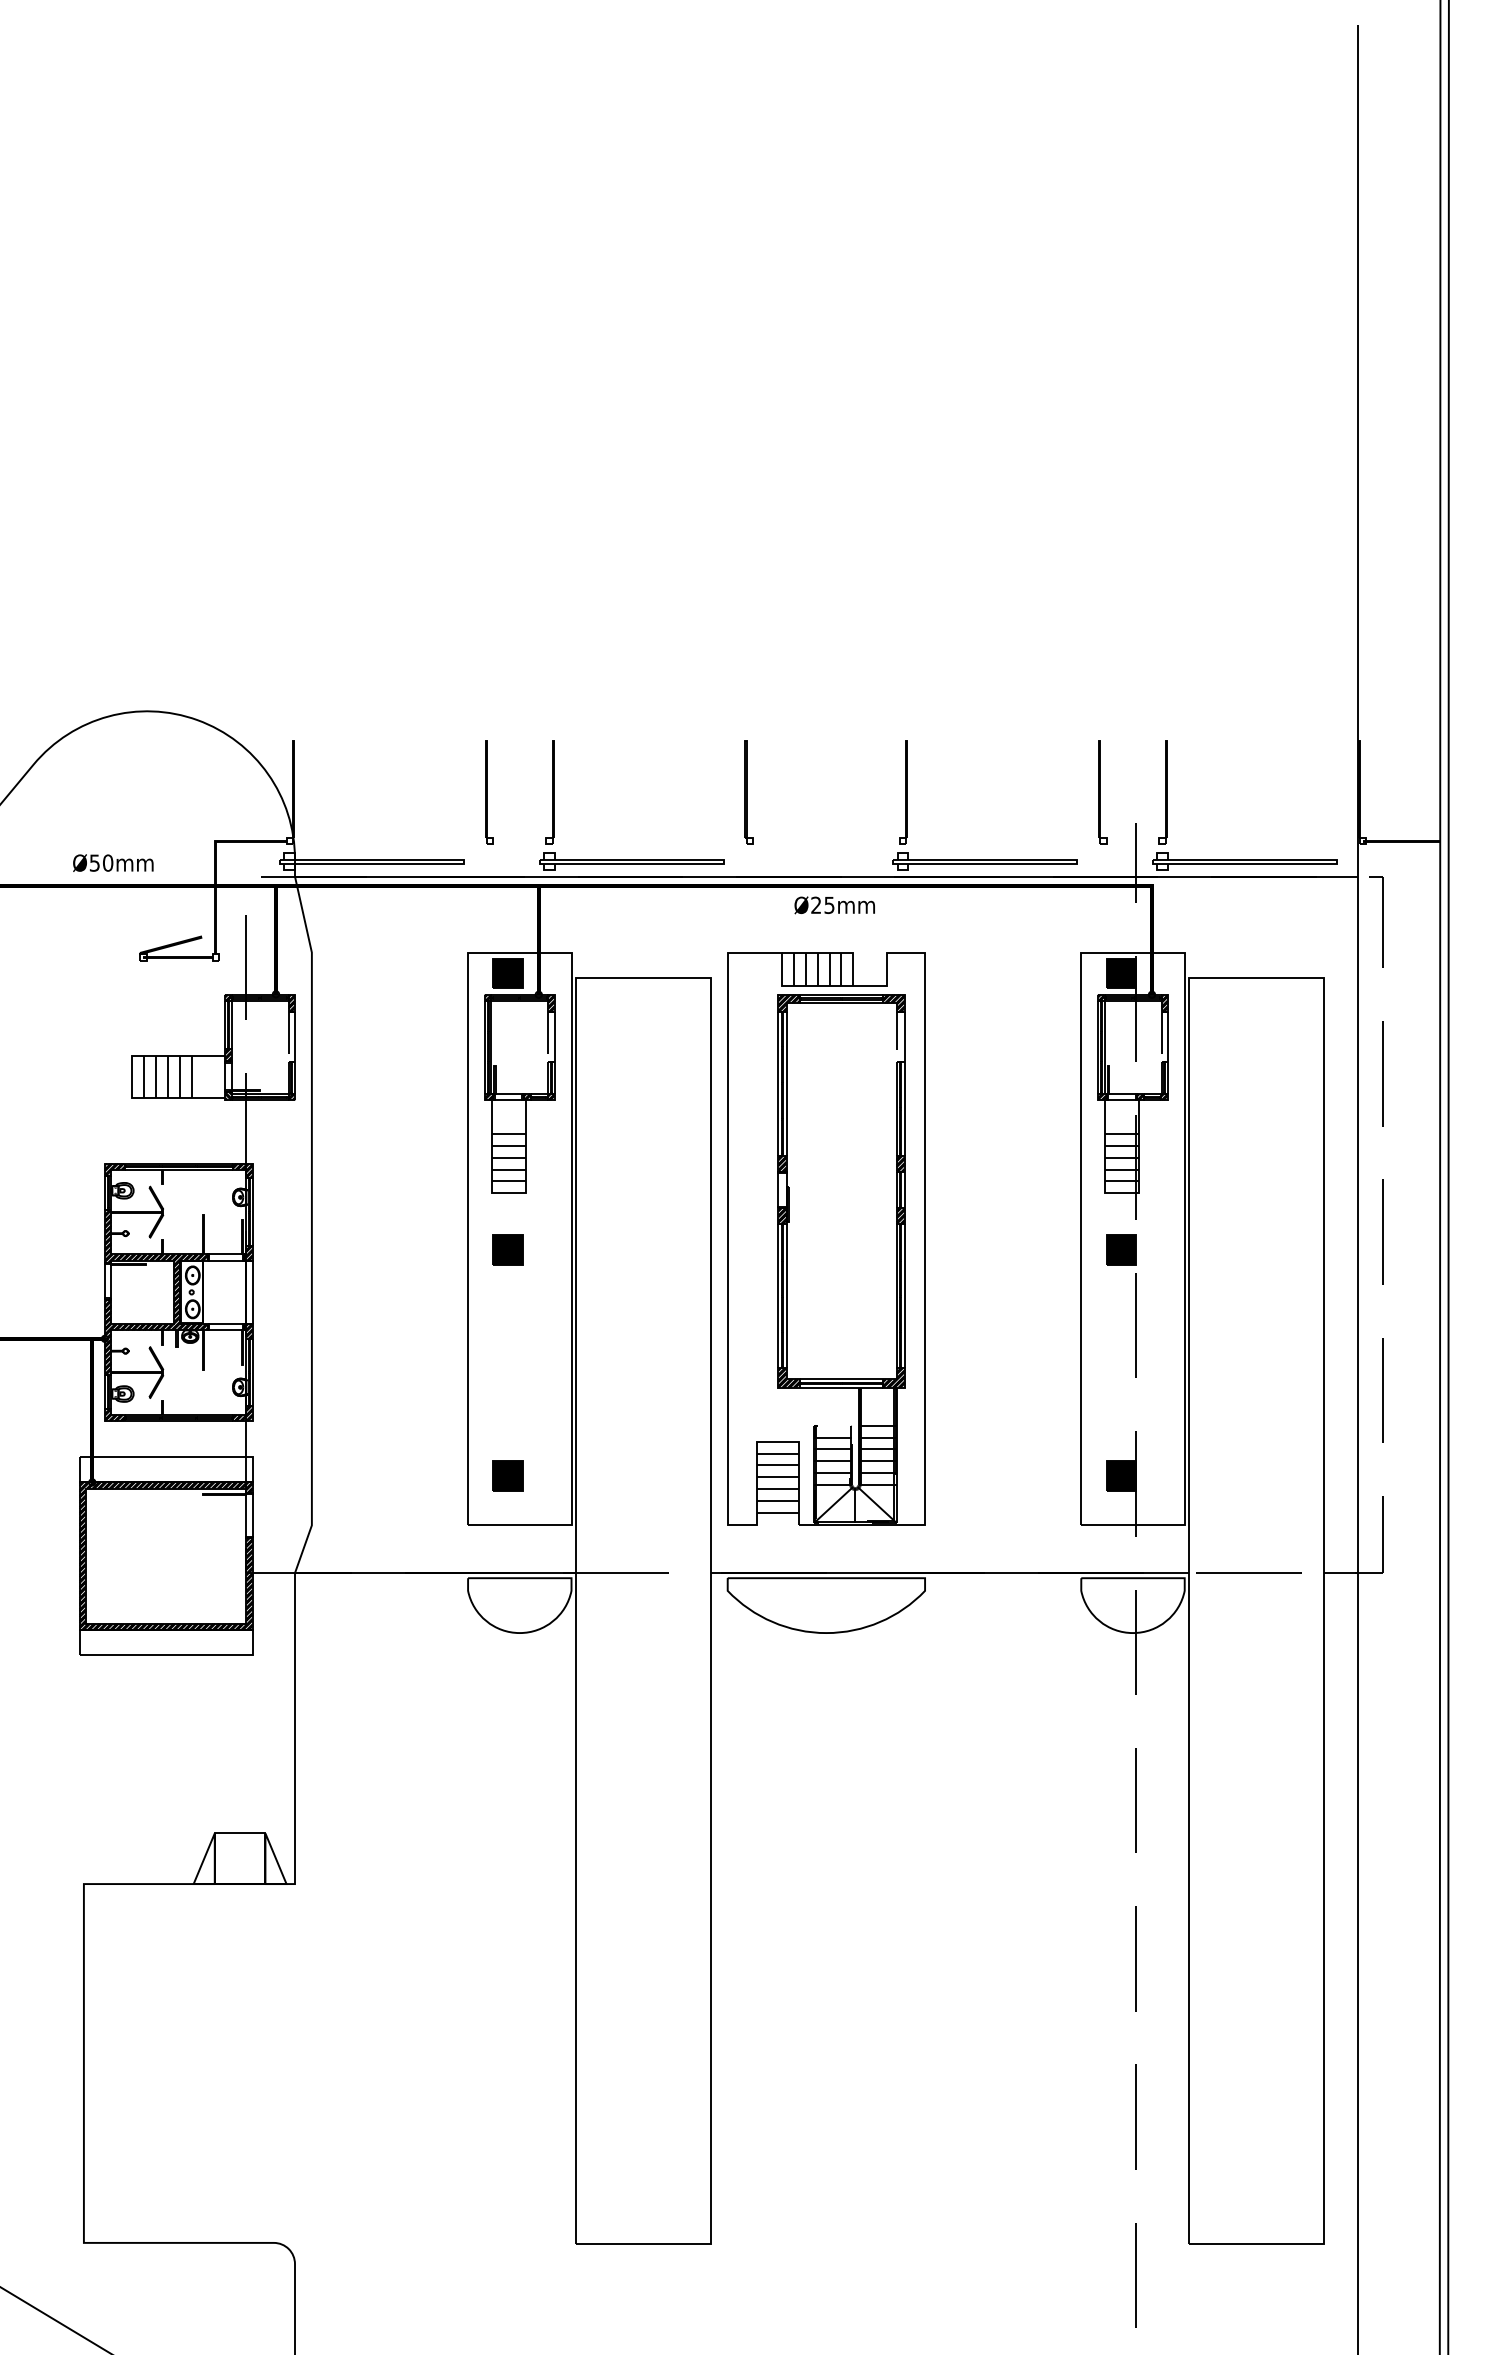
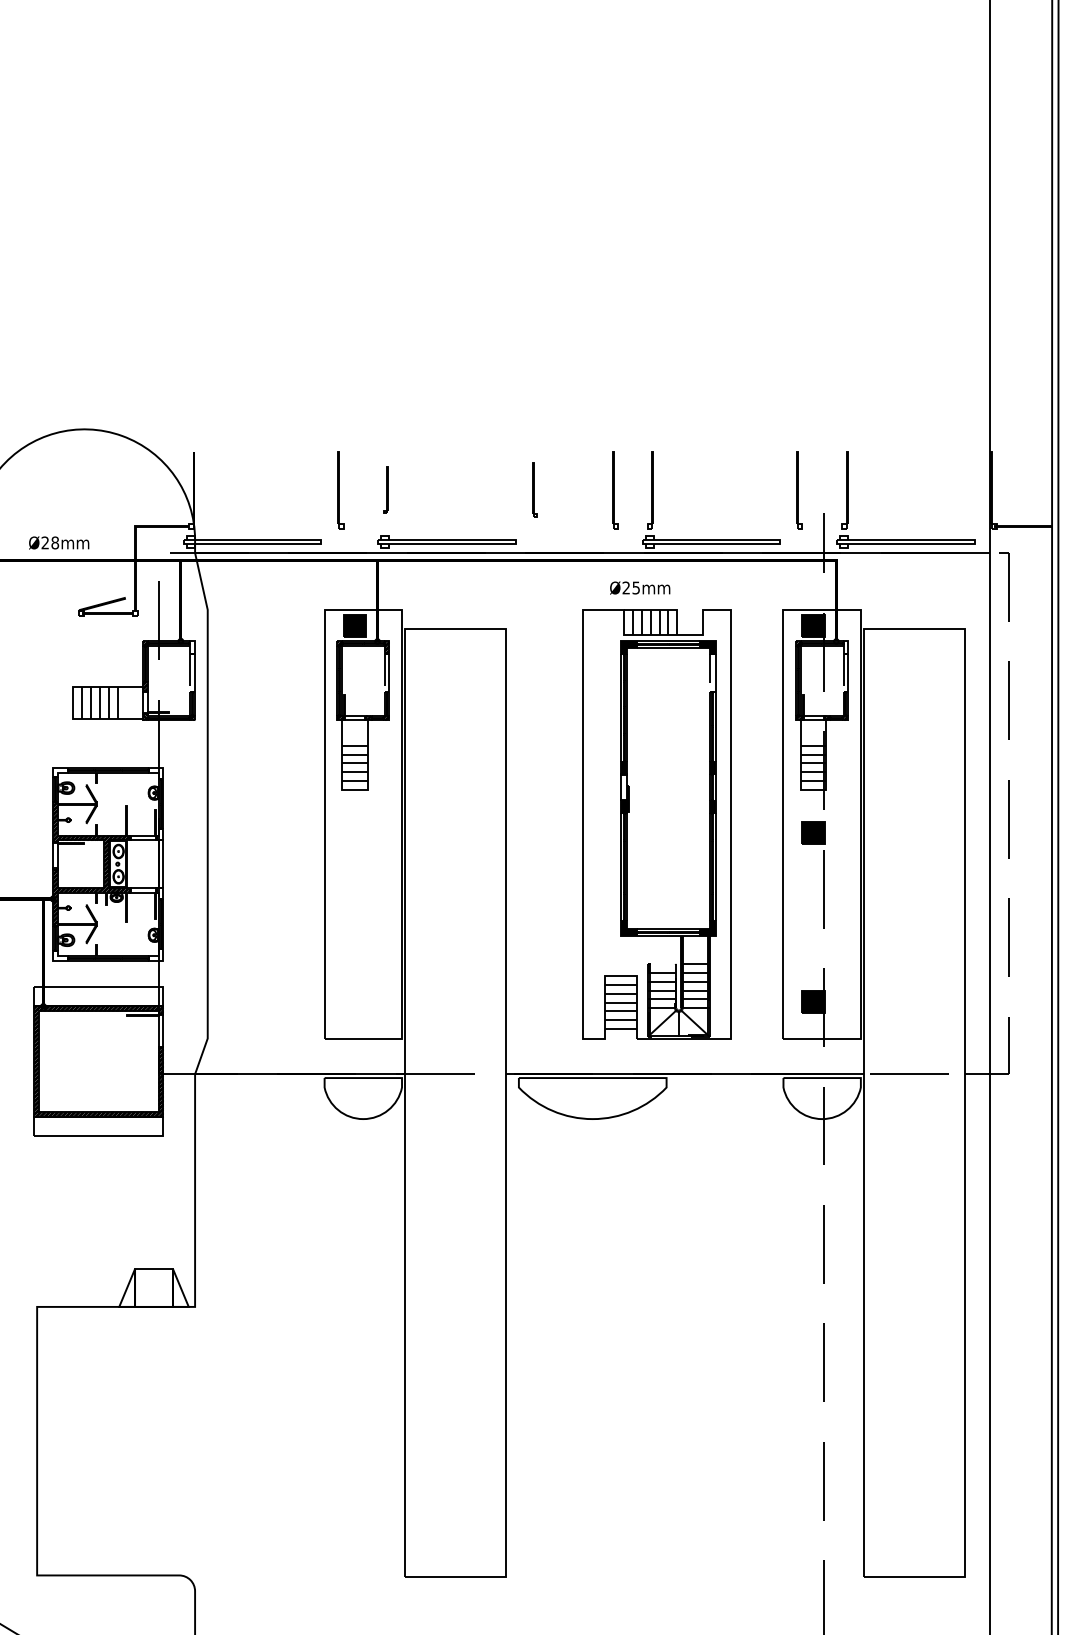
part: (549, 792) -> (385, 490), size x0.6
part: (748, 792) -> (534, 490), size x0.7
part: (856, 792) -> (615, 490), added
text: (101, 862) -> (50, 542), Ø50mm -> Ø28mm
text: (834, 905) -> (639, 588), moved
hatch: (291, 1002) -> (192, 647), removed
hatch: (1164, 1002) -> (845, 647), removed
hatch: (114, 1169) -> (60, 772), removed
hatch: (242, 1170) -> (155, 772), removed
part: (826, 1238) -> (657, 823), moved
part: (507, 1249) -> (354, 832), removed
hatch: (248, 1252) -> (160, 834), removed
hatch: (248, 1331) -> (160, 893), removed
hatch: (242, 1413) -> (155, 954), removed
hatch: (114, 1414) -> (60, 955), removed
part: (507, 1475) -> (354, 1001), removed

